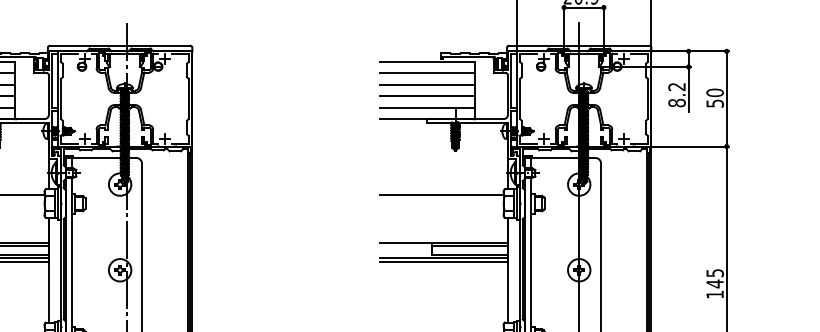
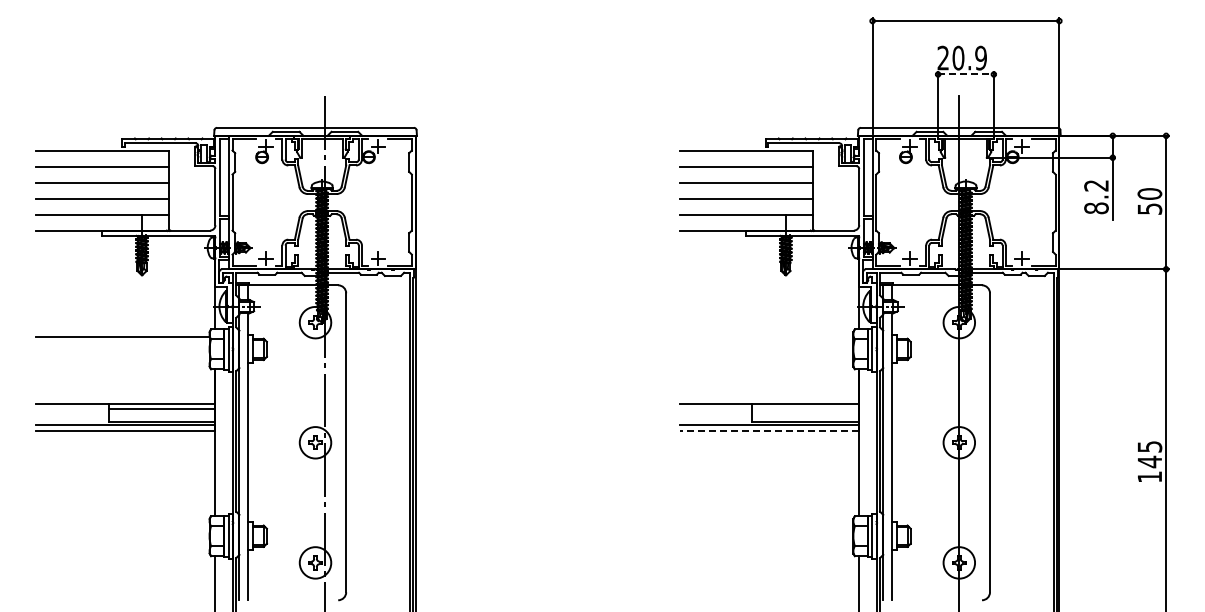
line: (583, 7) -> (965, 74), solid -> dashed
line: (441, 195) -> (766, 337), removed
line: (469, 246) -> (805, 409), removed
line: (443, 261) -> (769, 430), solid -> dashed

